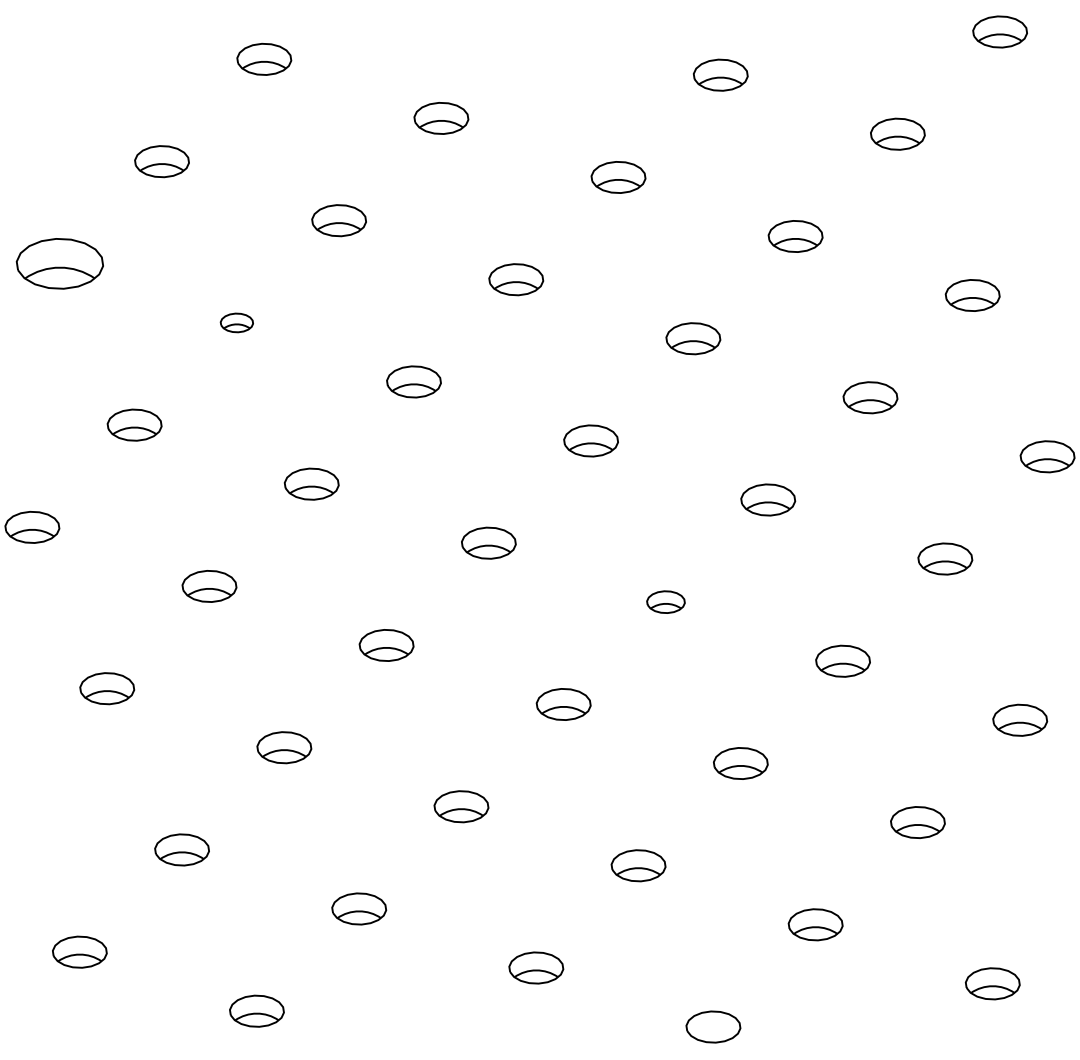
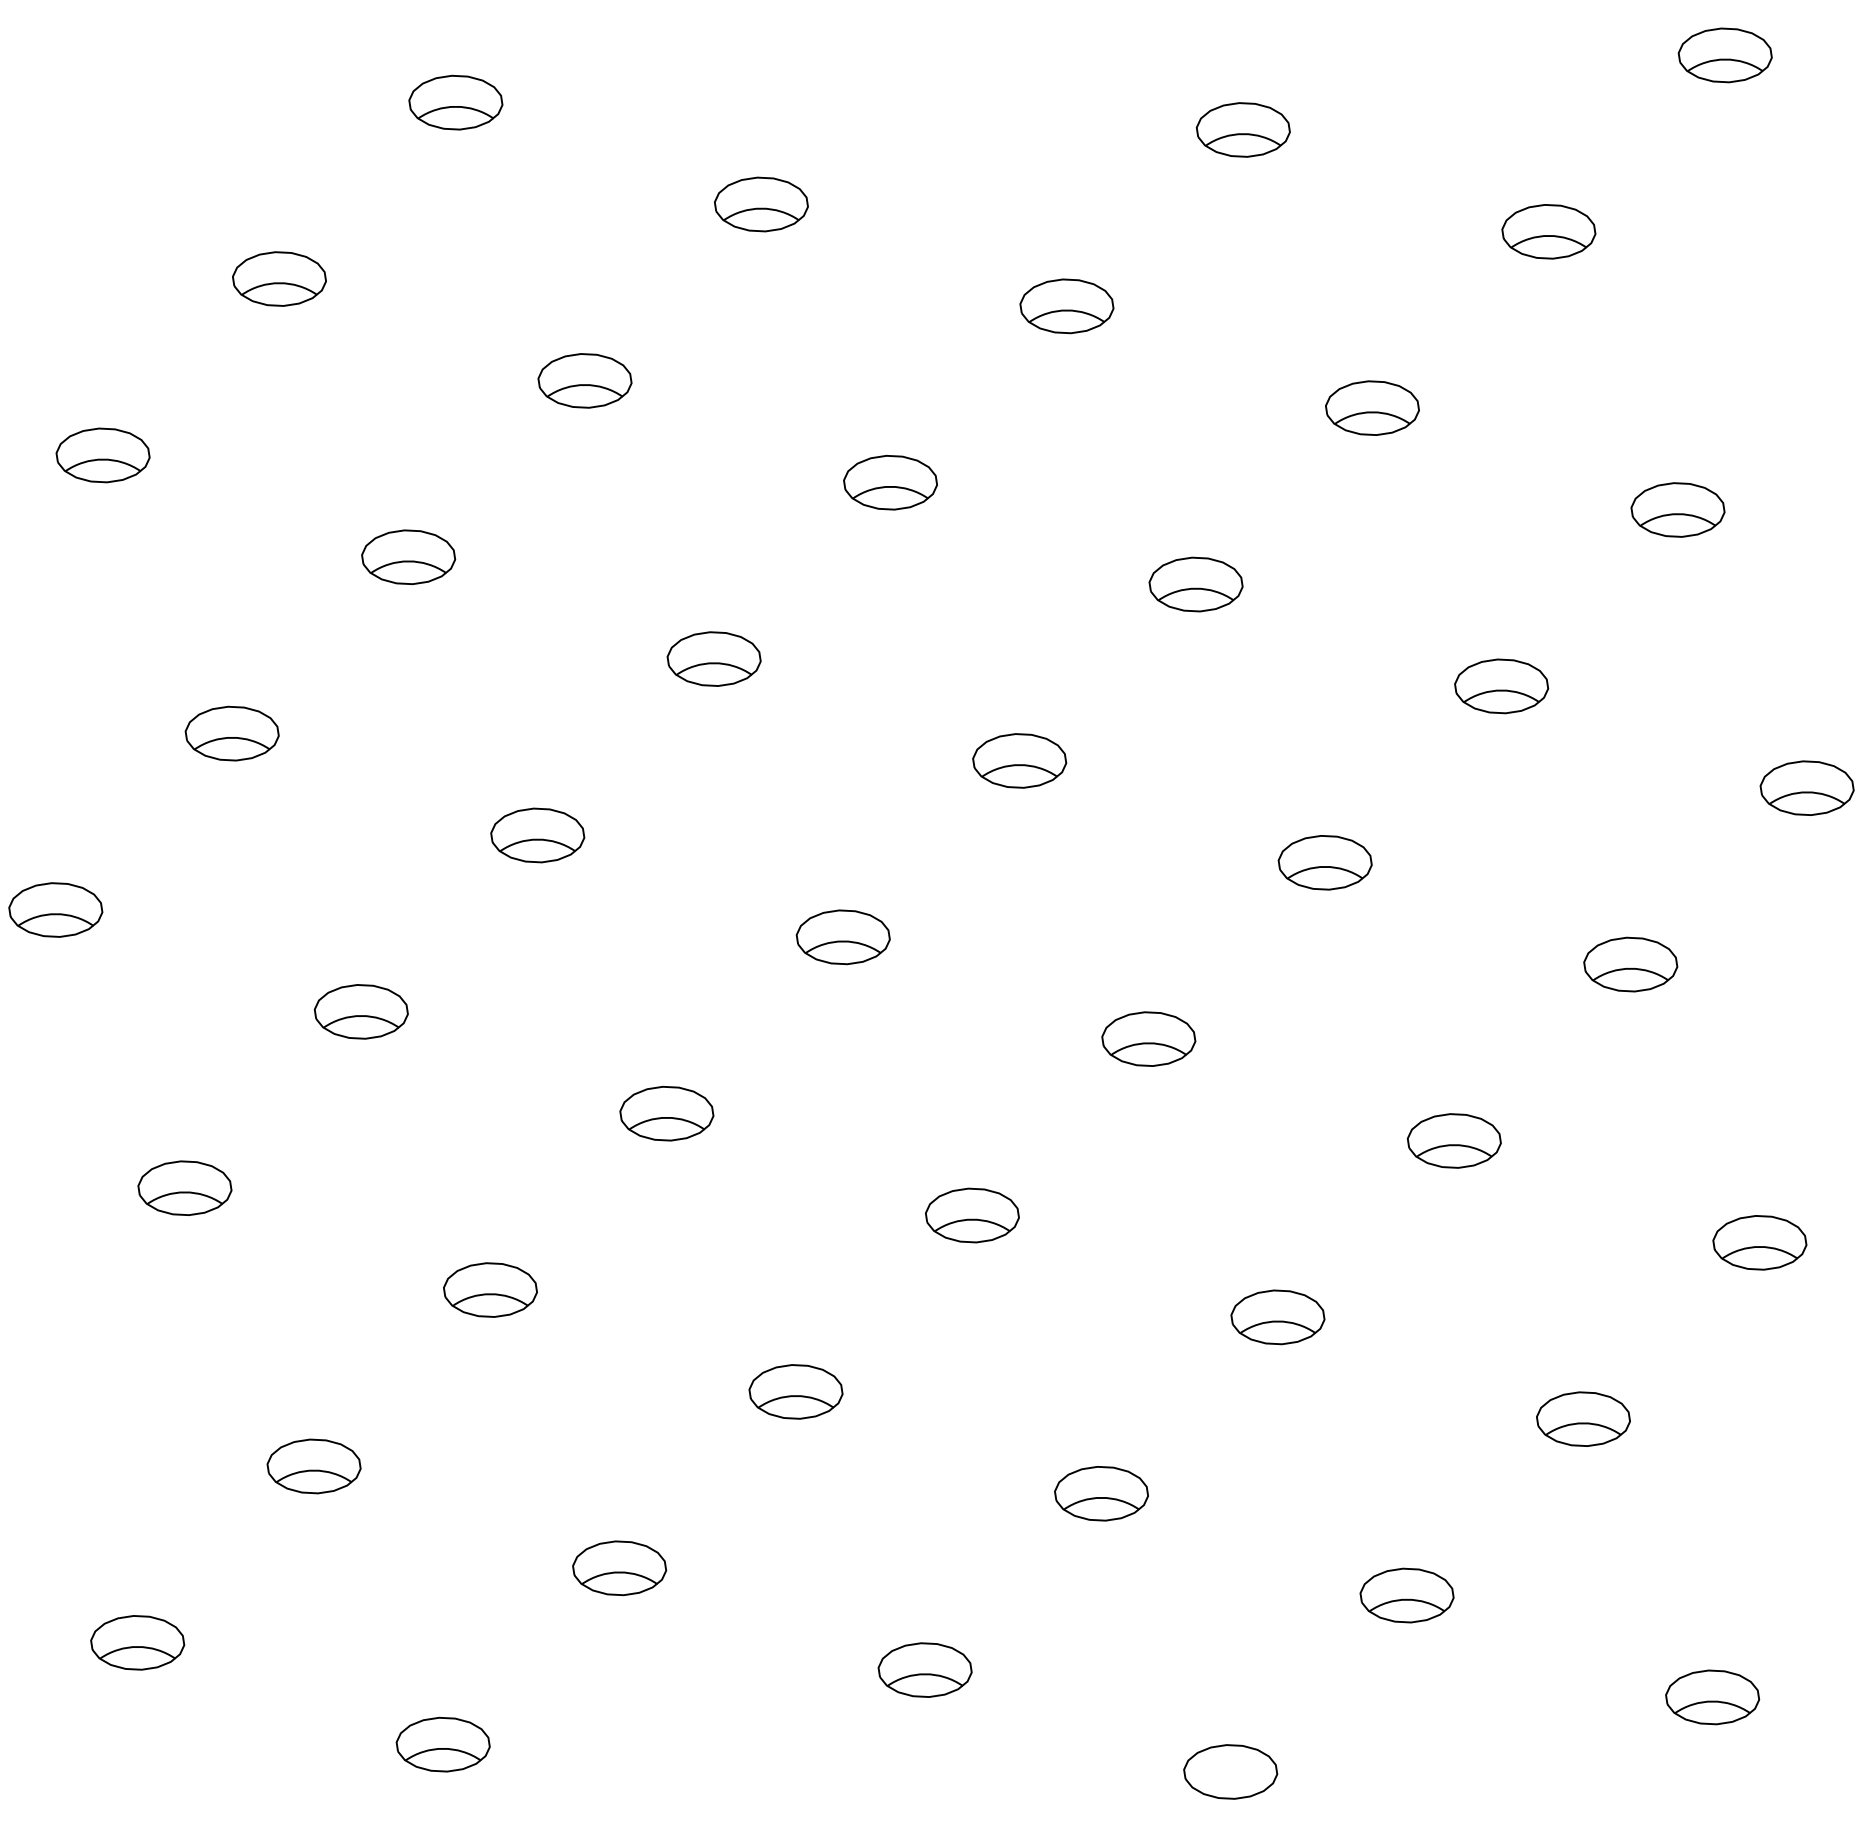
part: (59, 263) -> (102, 454), size x0.62
part: (236, 322) -> (407, 556), size x1.67
part: (665, 601) -> (1148, 1037), size x1.43

